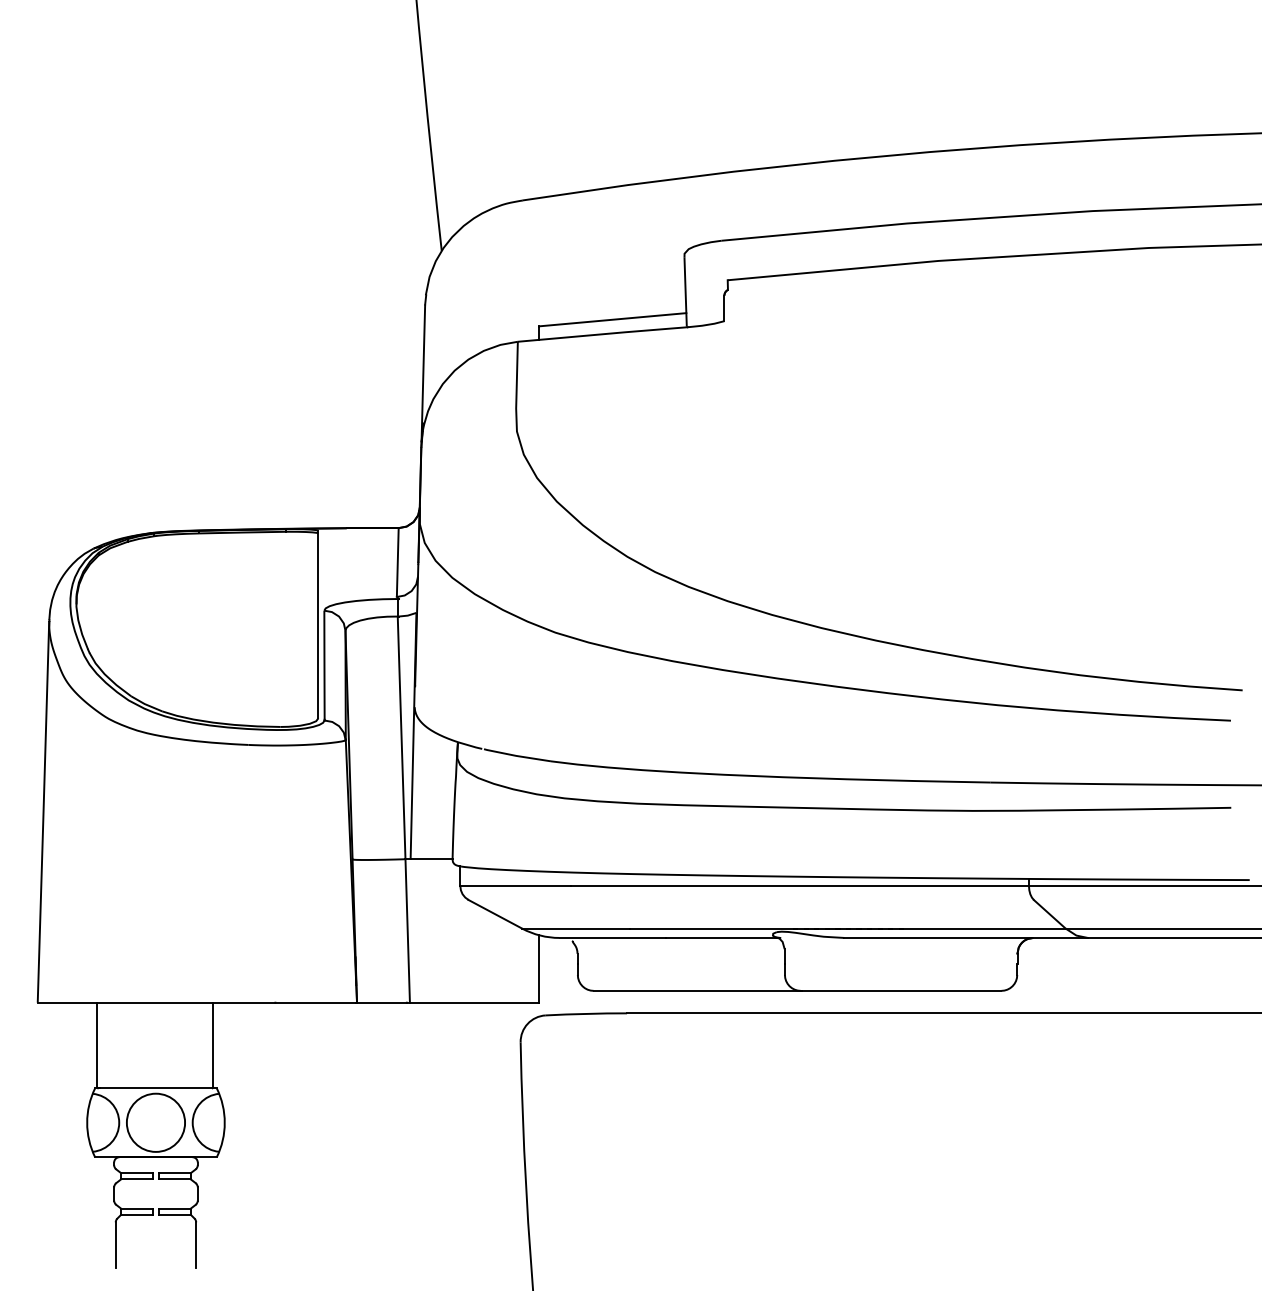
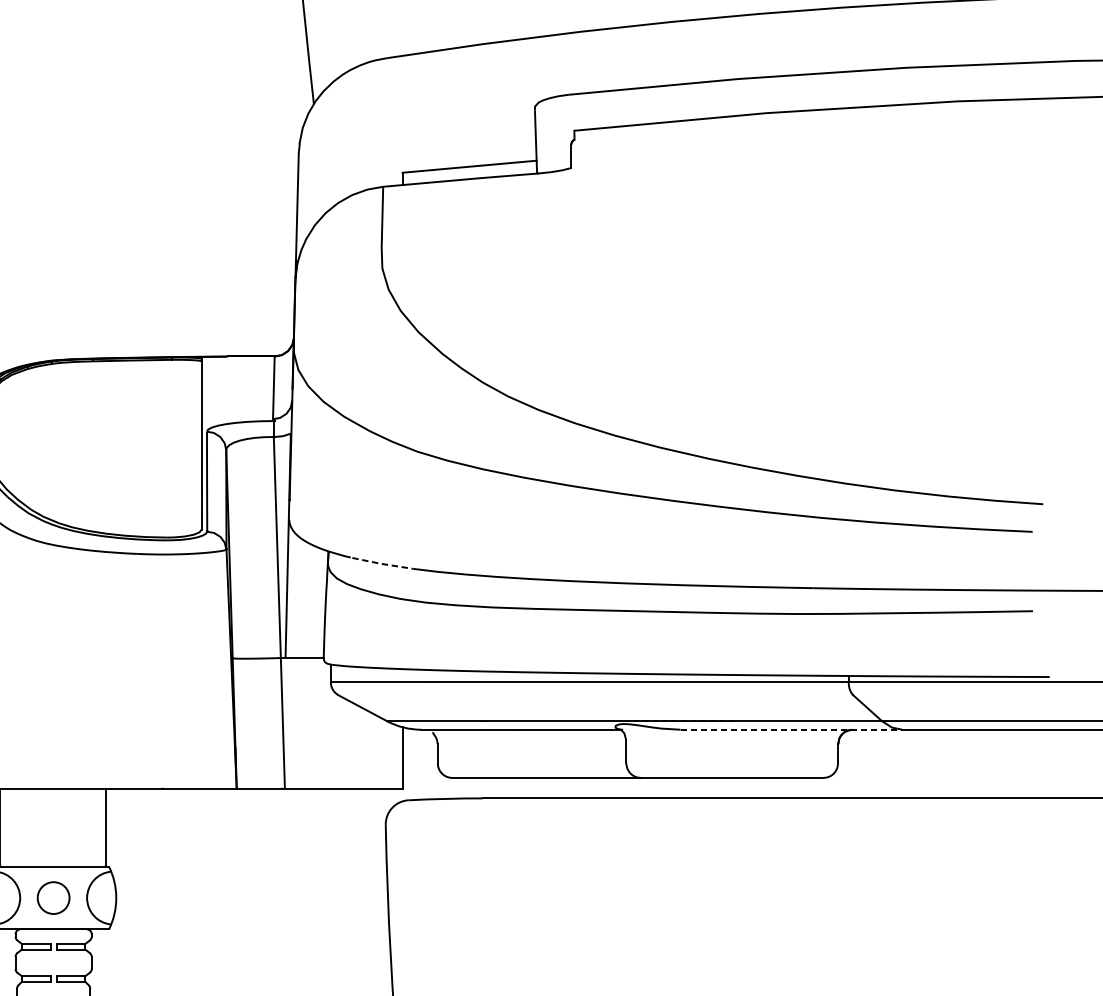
line: (516, 755) -> (381, 563), solid -> dashed
line: (966, 937) -> (791, 729), solid -> dashed
circle: (155, 1122) -> (53, 897), size x0.6

